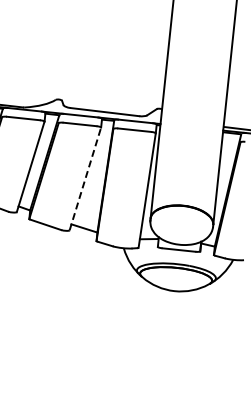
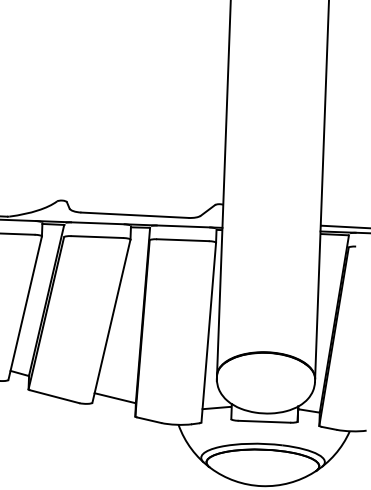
line: (85, 178) -> (111, 320), dashed -> solid

